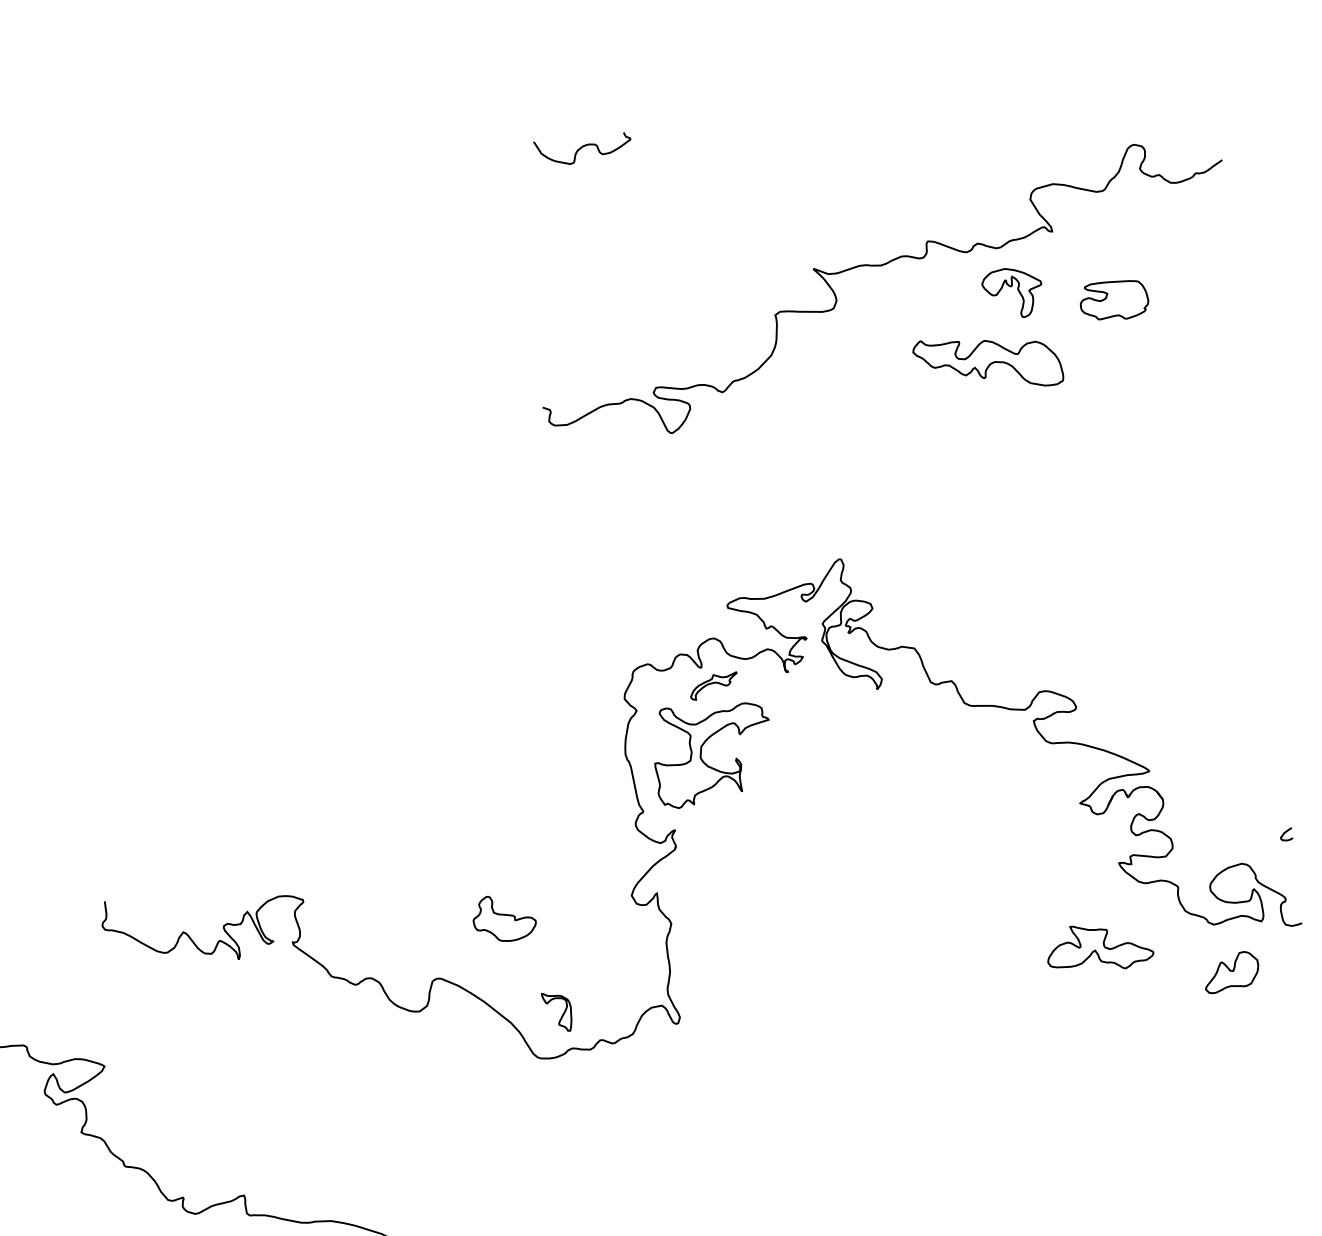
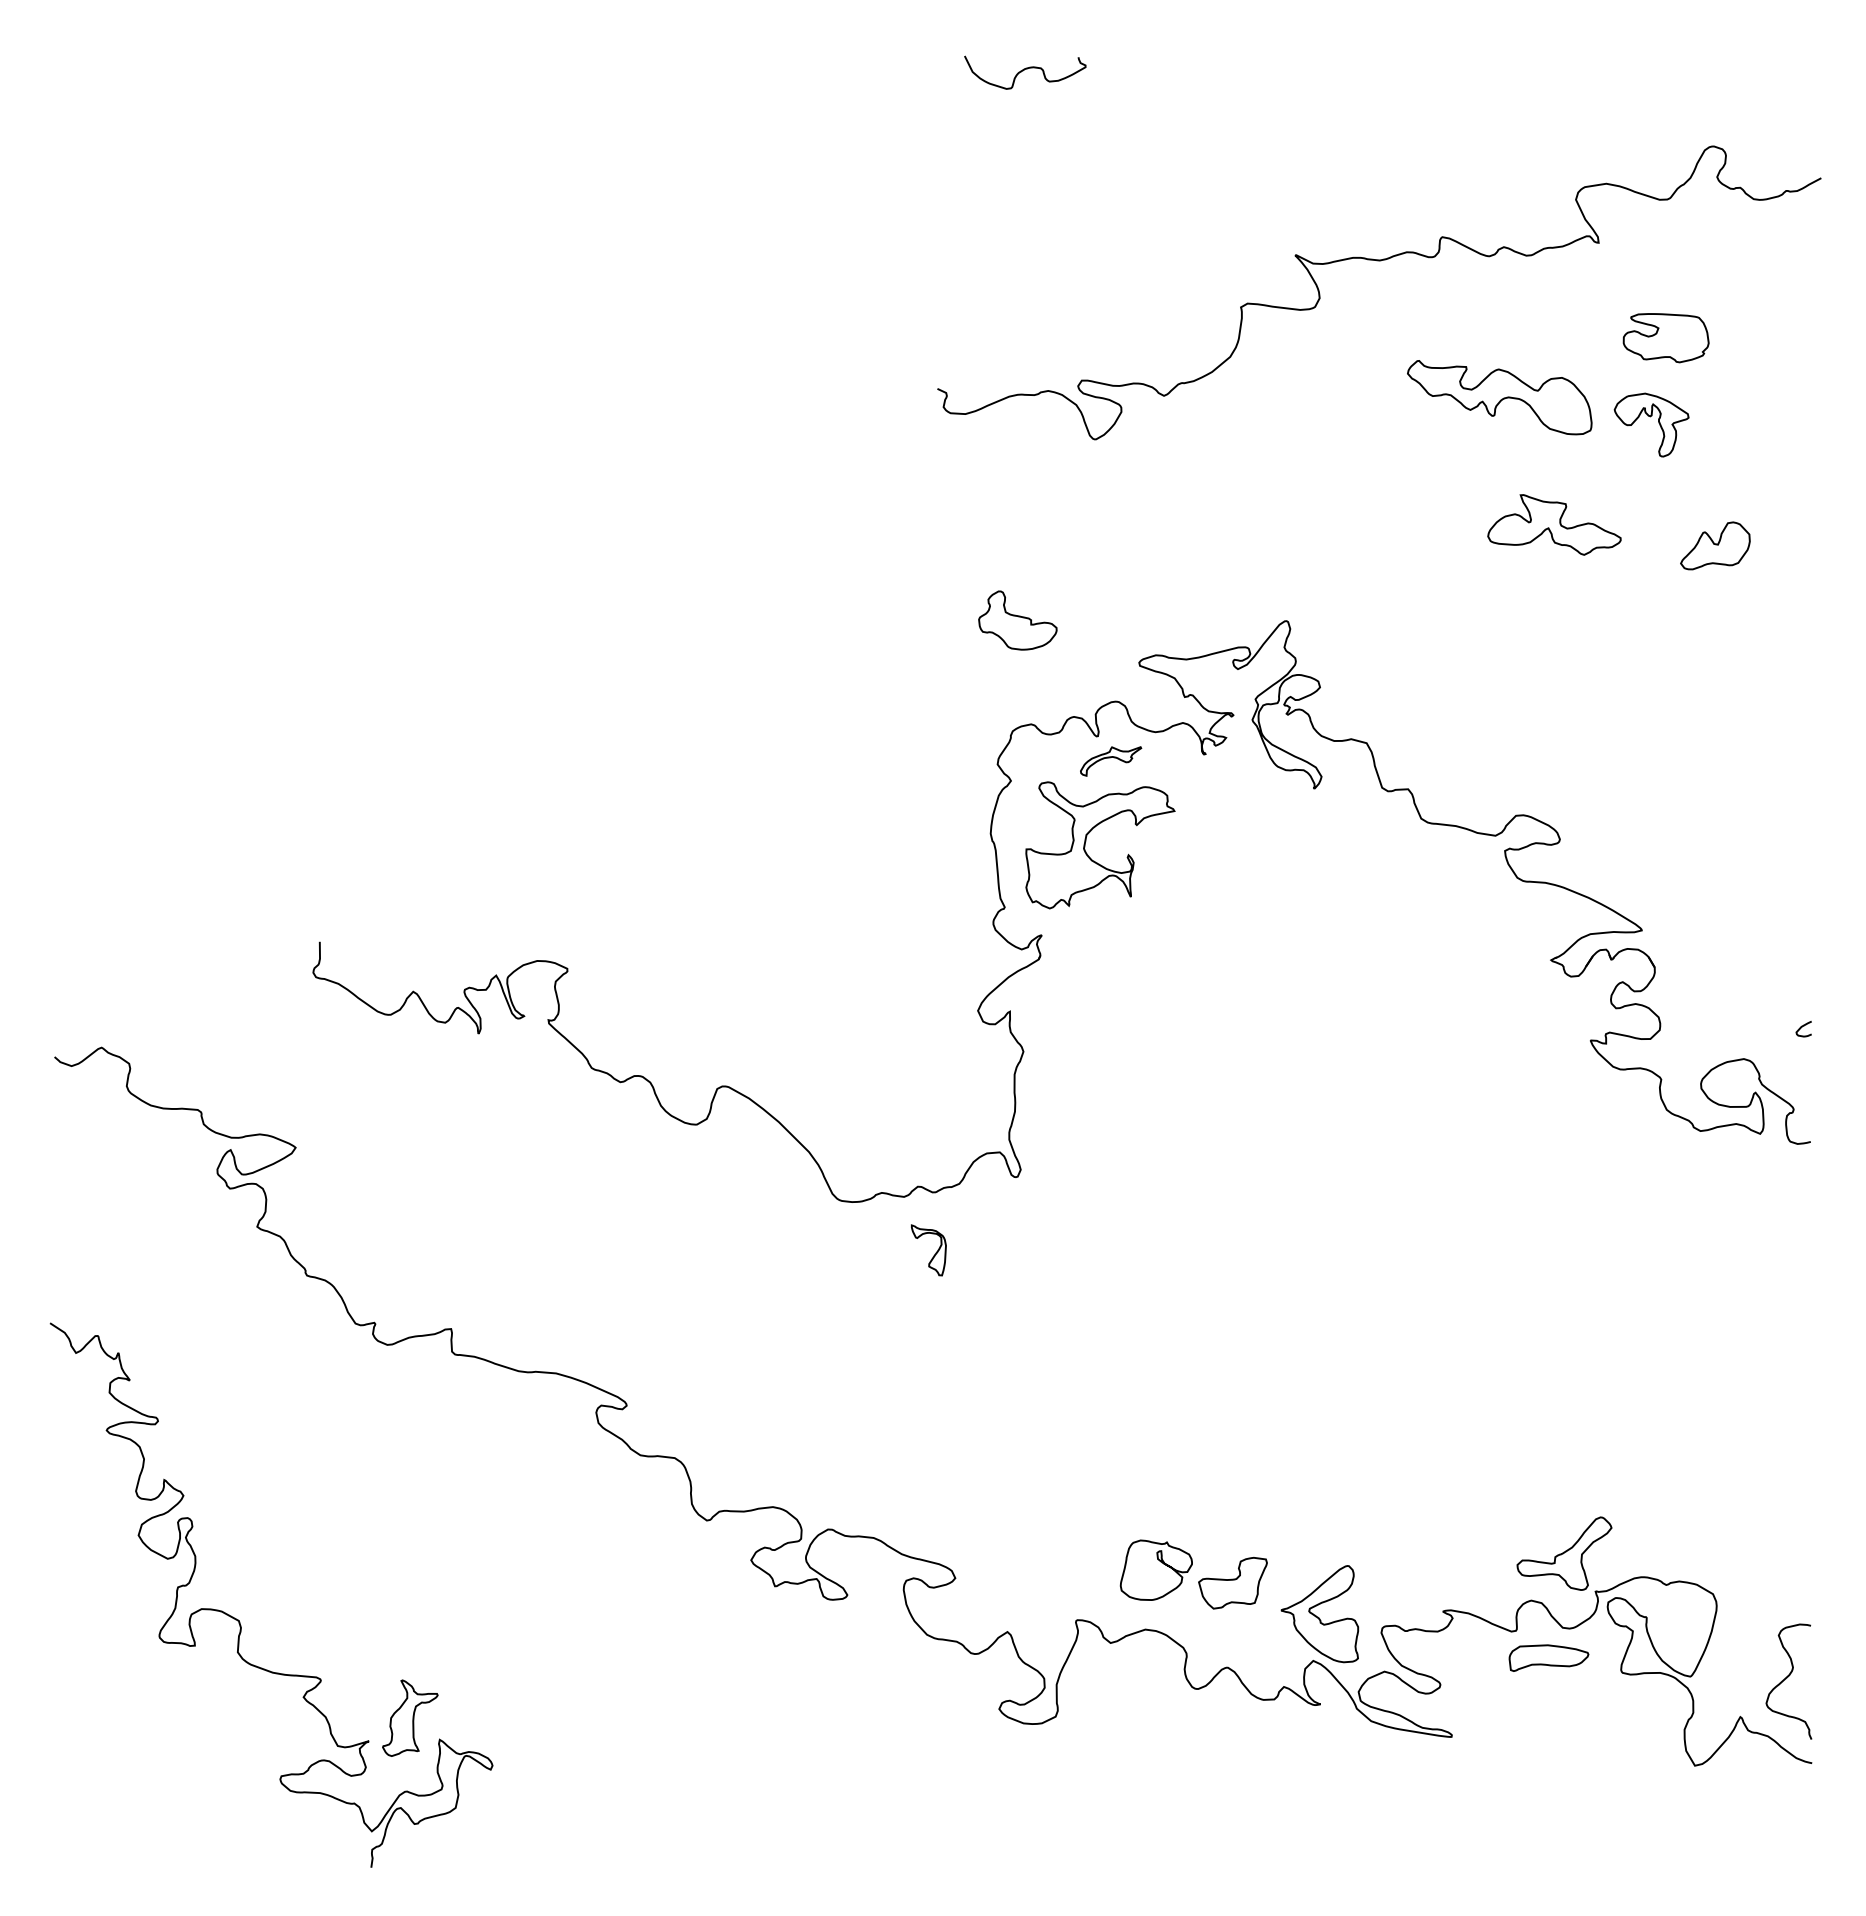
part: (1011, 287) -> (1650, 417), moved
part: (504, 918) -> (1017, 620), moved
part: (1099, 947) -> (1554, 524), moved
part: (1231, 971) -> (1715, 545), moved
part: (561, 1015) -> (933, 1255), moved

